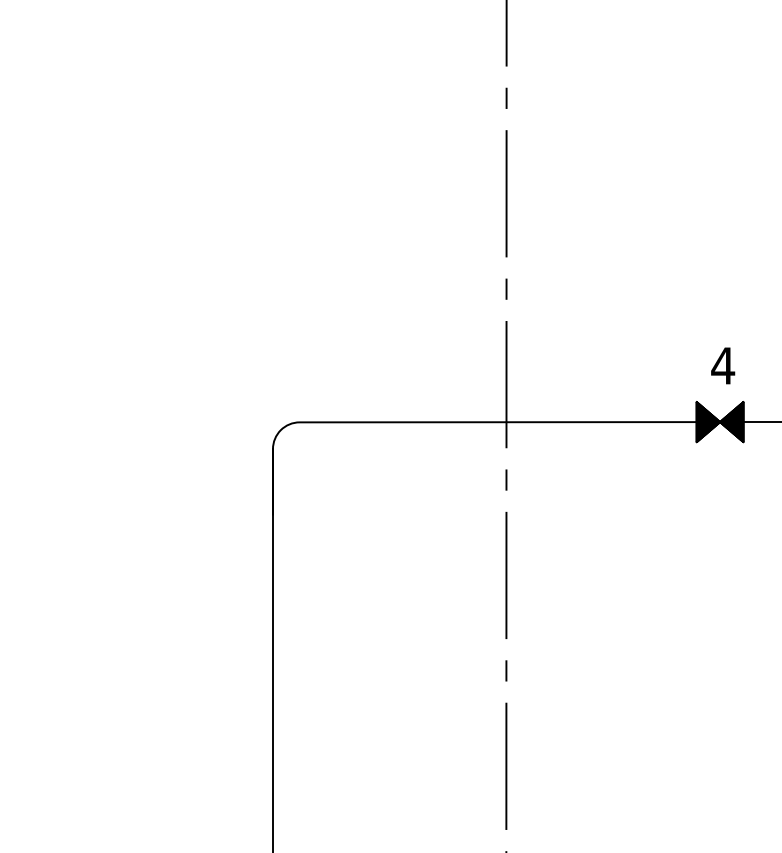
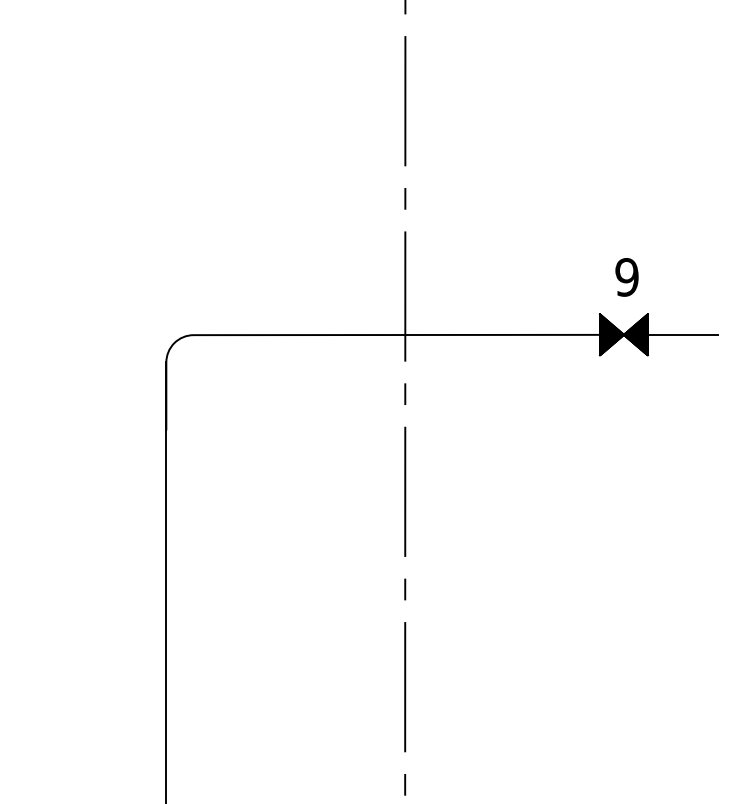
text: (723, 365) -> (627, 276), 4 -> 9

